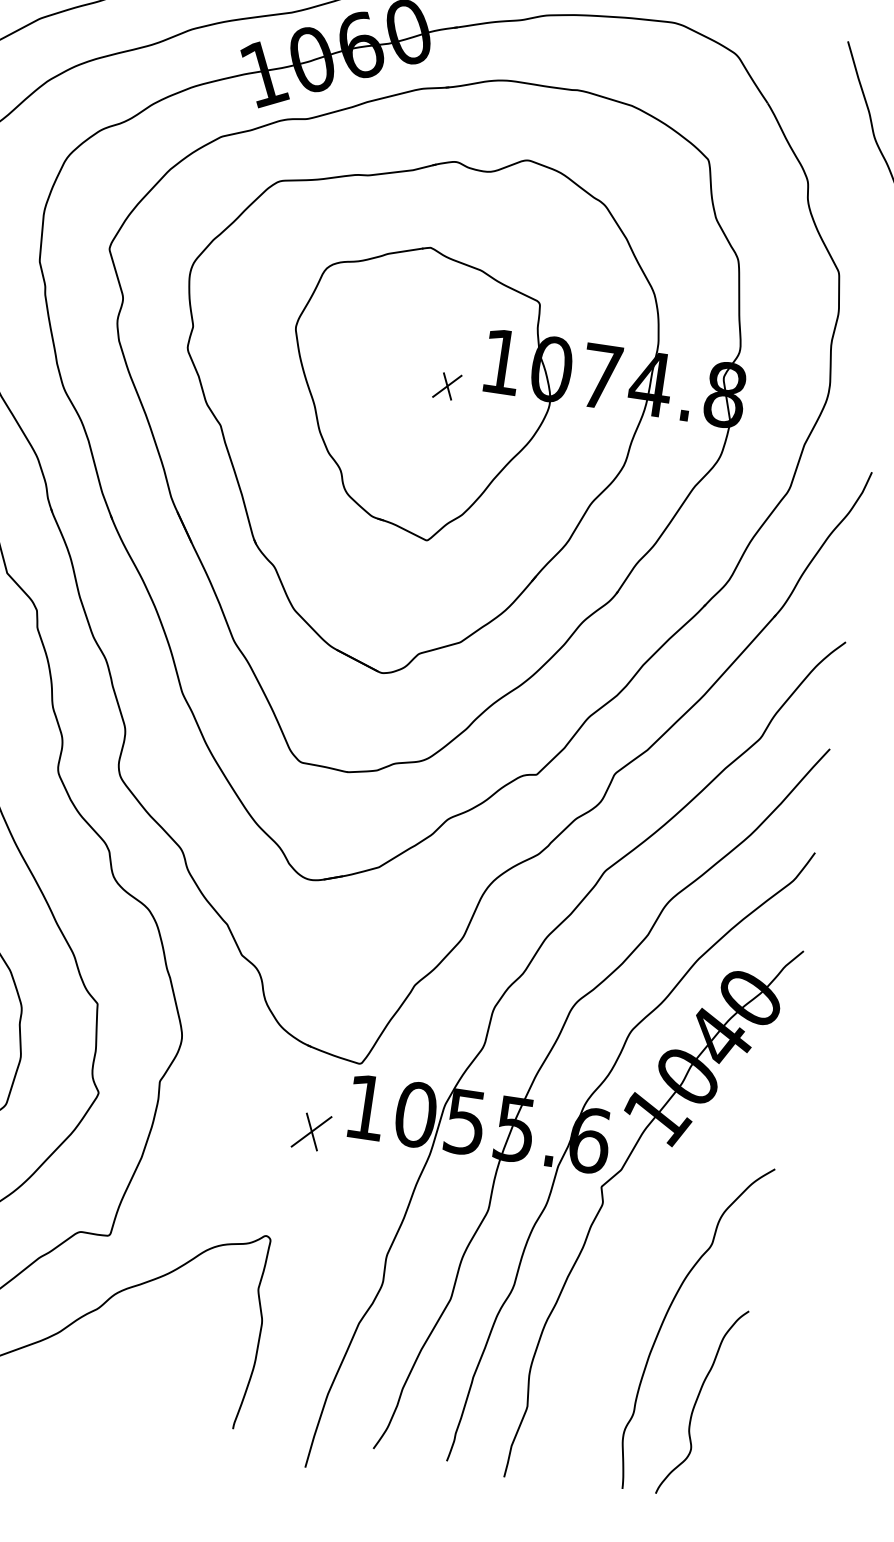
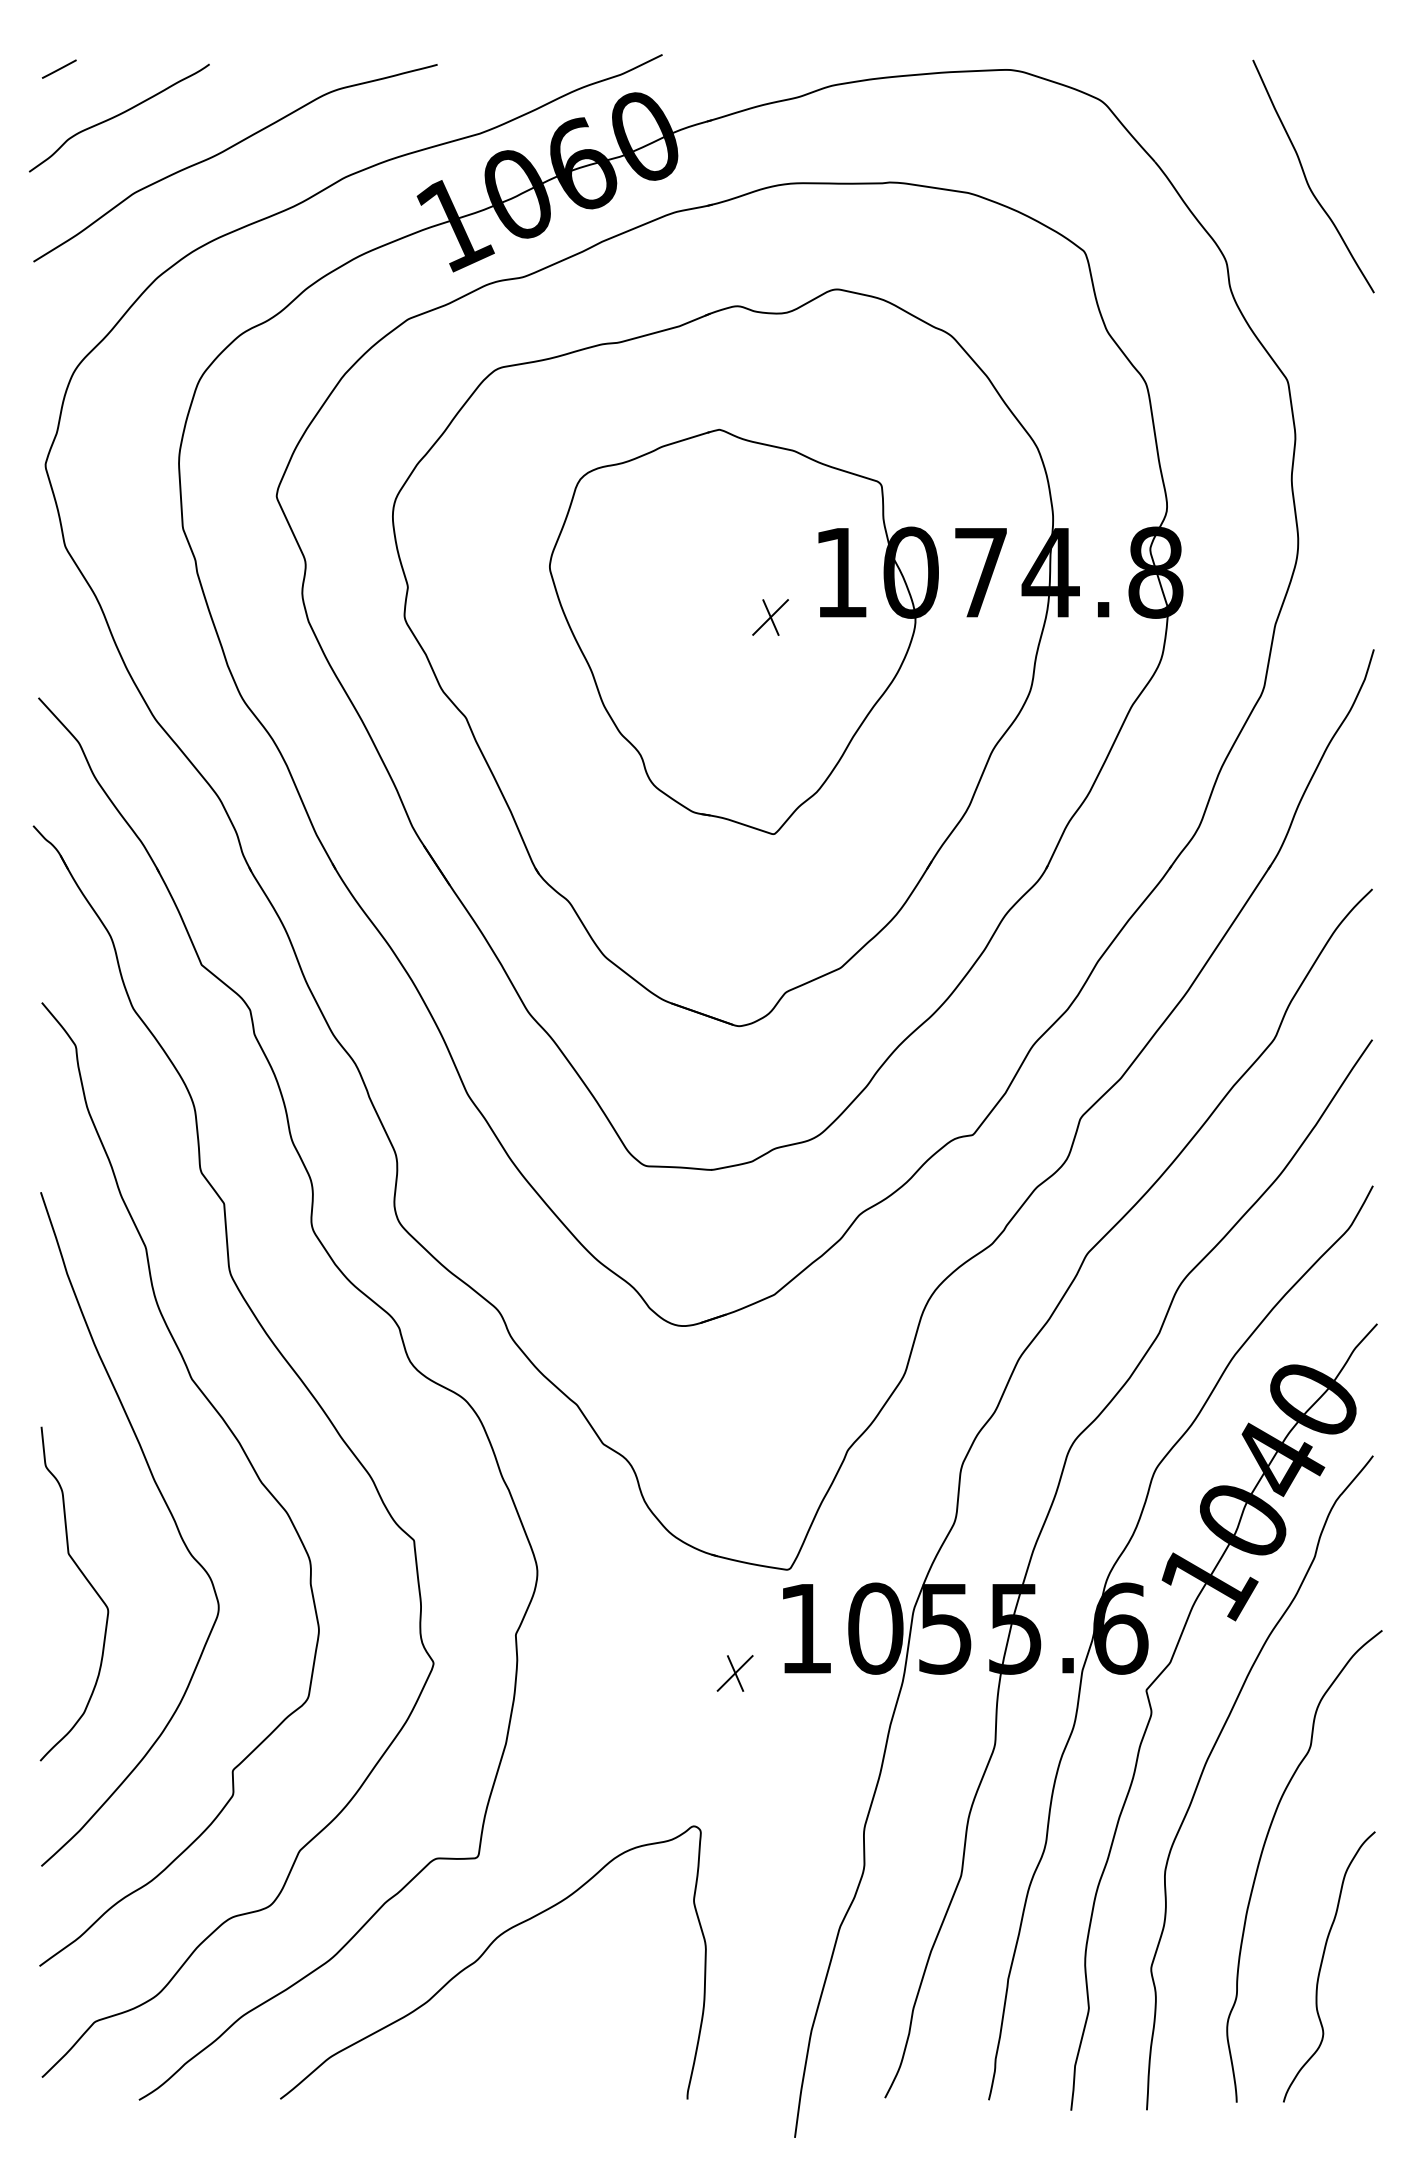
part: (311, 1131) -> (734, 1673), size x0.71
curve: (639, 1241) -> (1209, 1758), added

